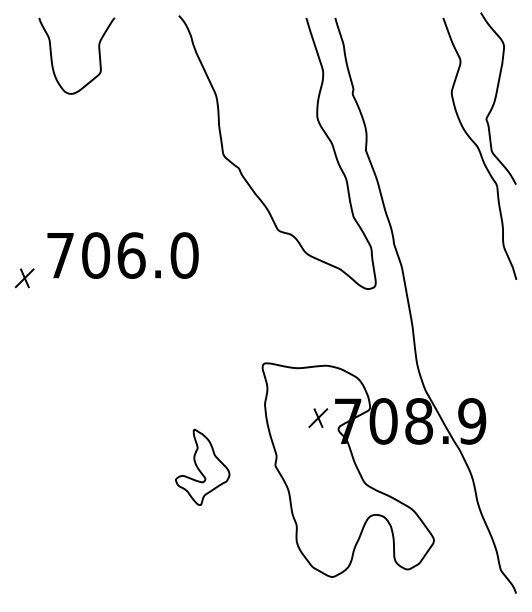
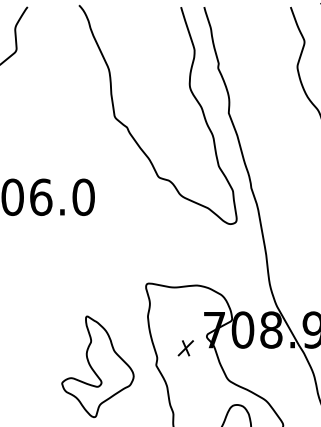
part: (318, 417) -> (186, 347), moved
part: (202, 467) -> (97, 366), size x1.67

